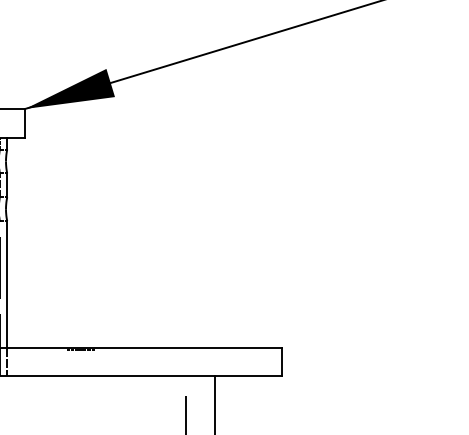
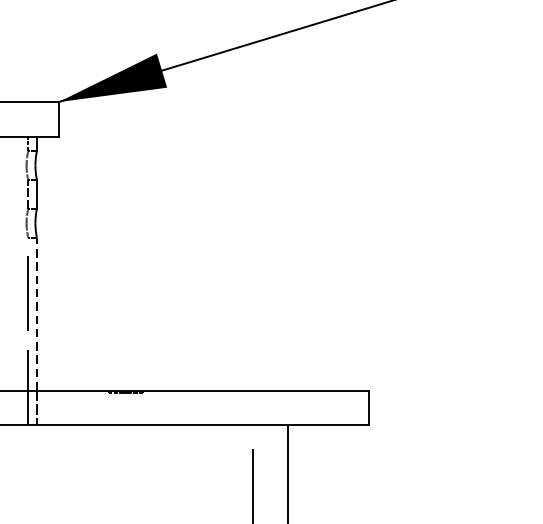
line: (7, 283) -> (37, 313), solid -> dashed

